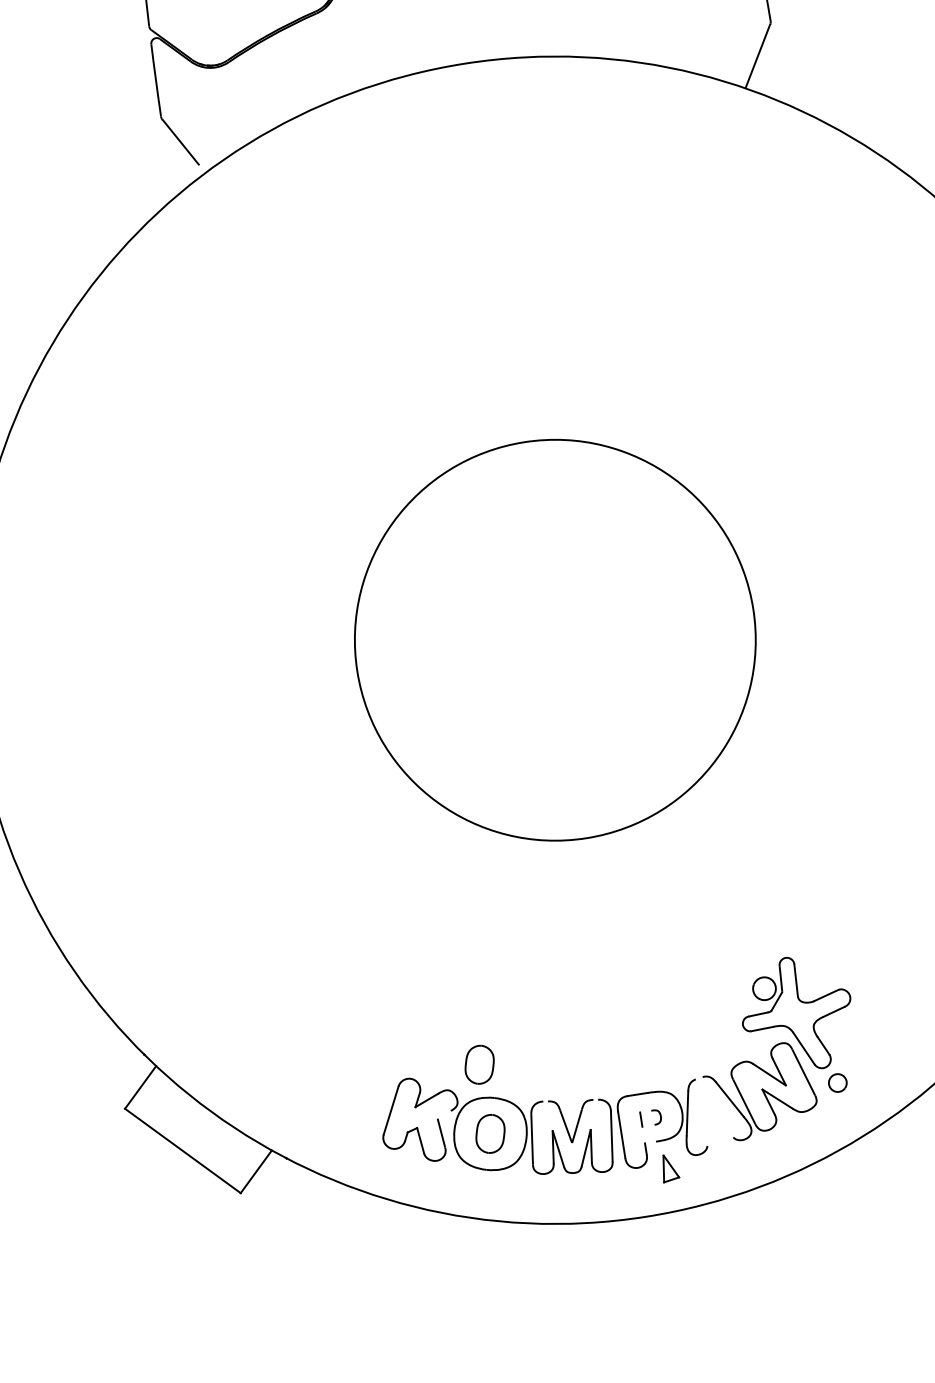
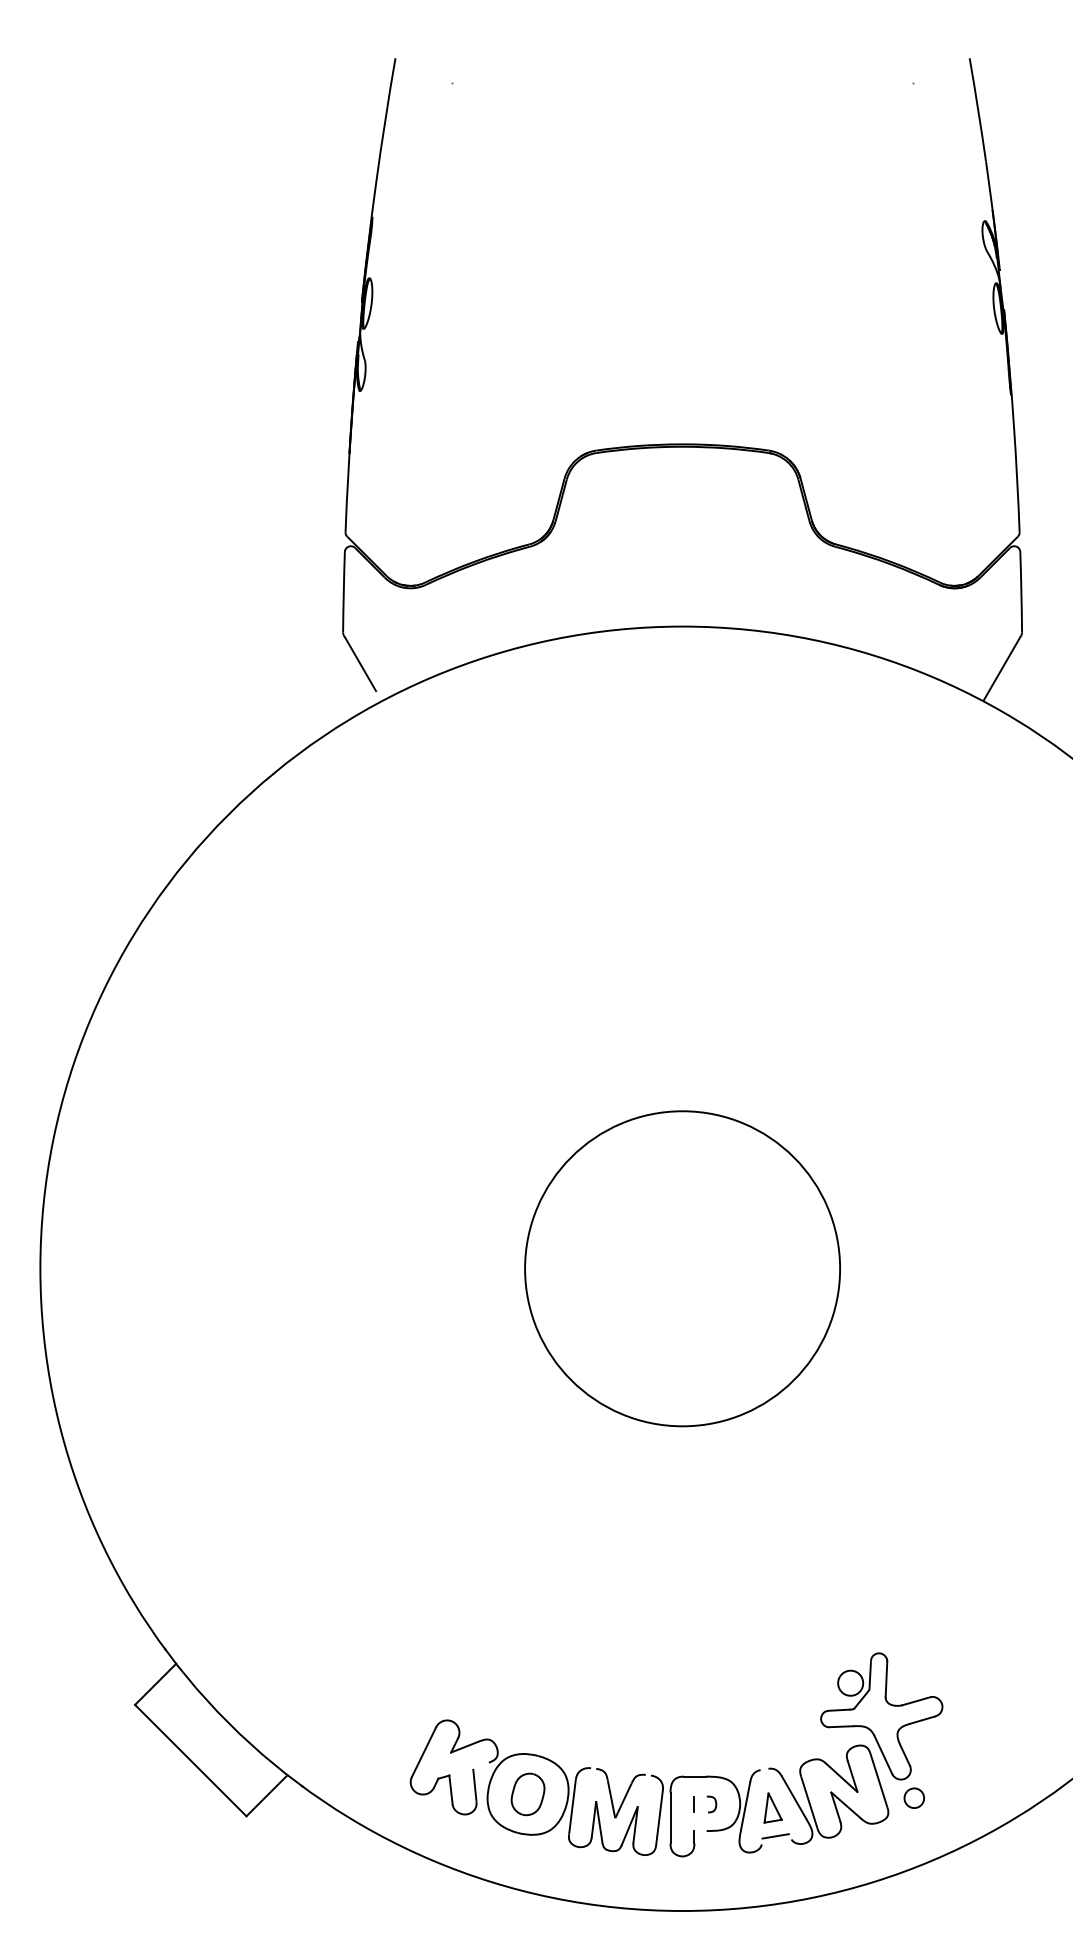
circle: (555, 640) -> (682, 1268), size x0.71
part: (479, 1064) -> (527, 1717), removed
line: (718, 1136) -> (775, 1836), added
part: (669, 1167) -> (772, 1807), moved

